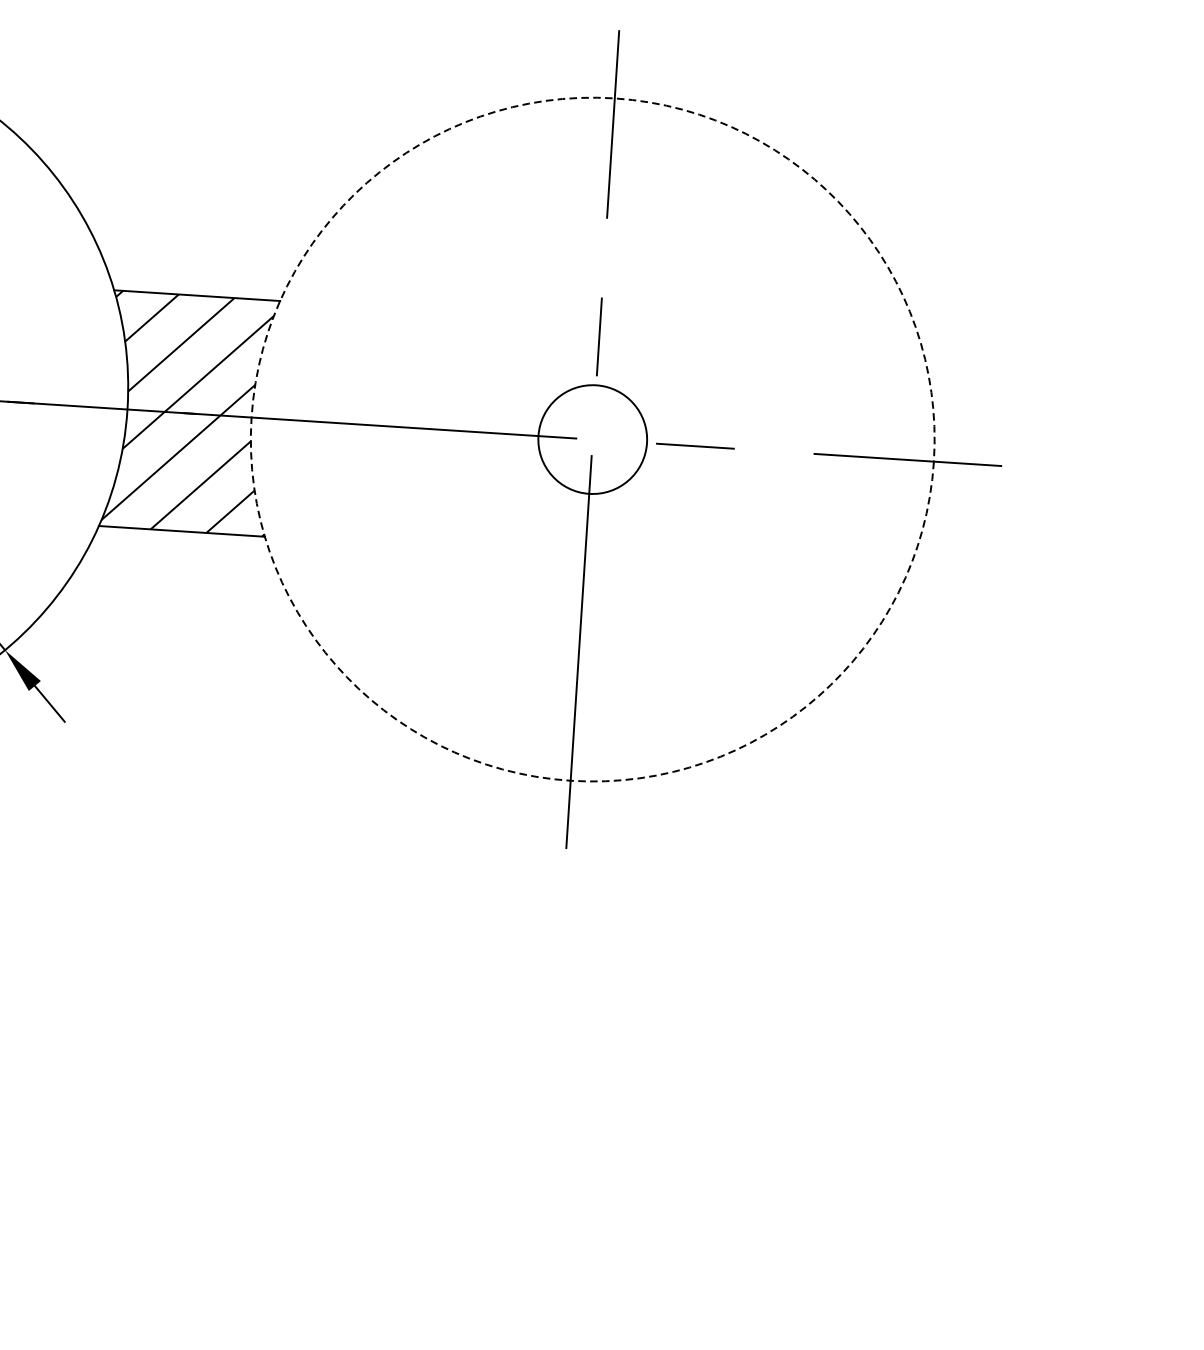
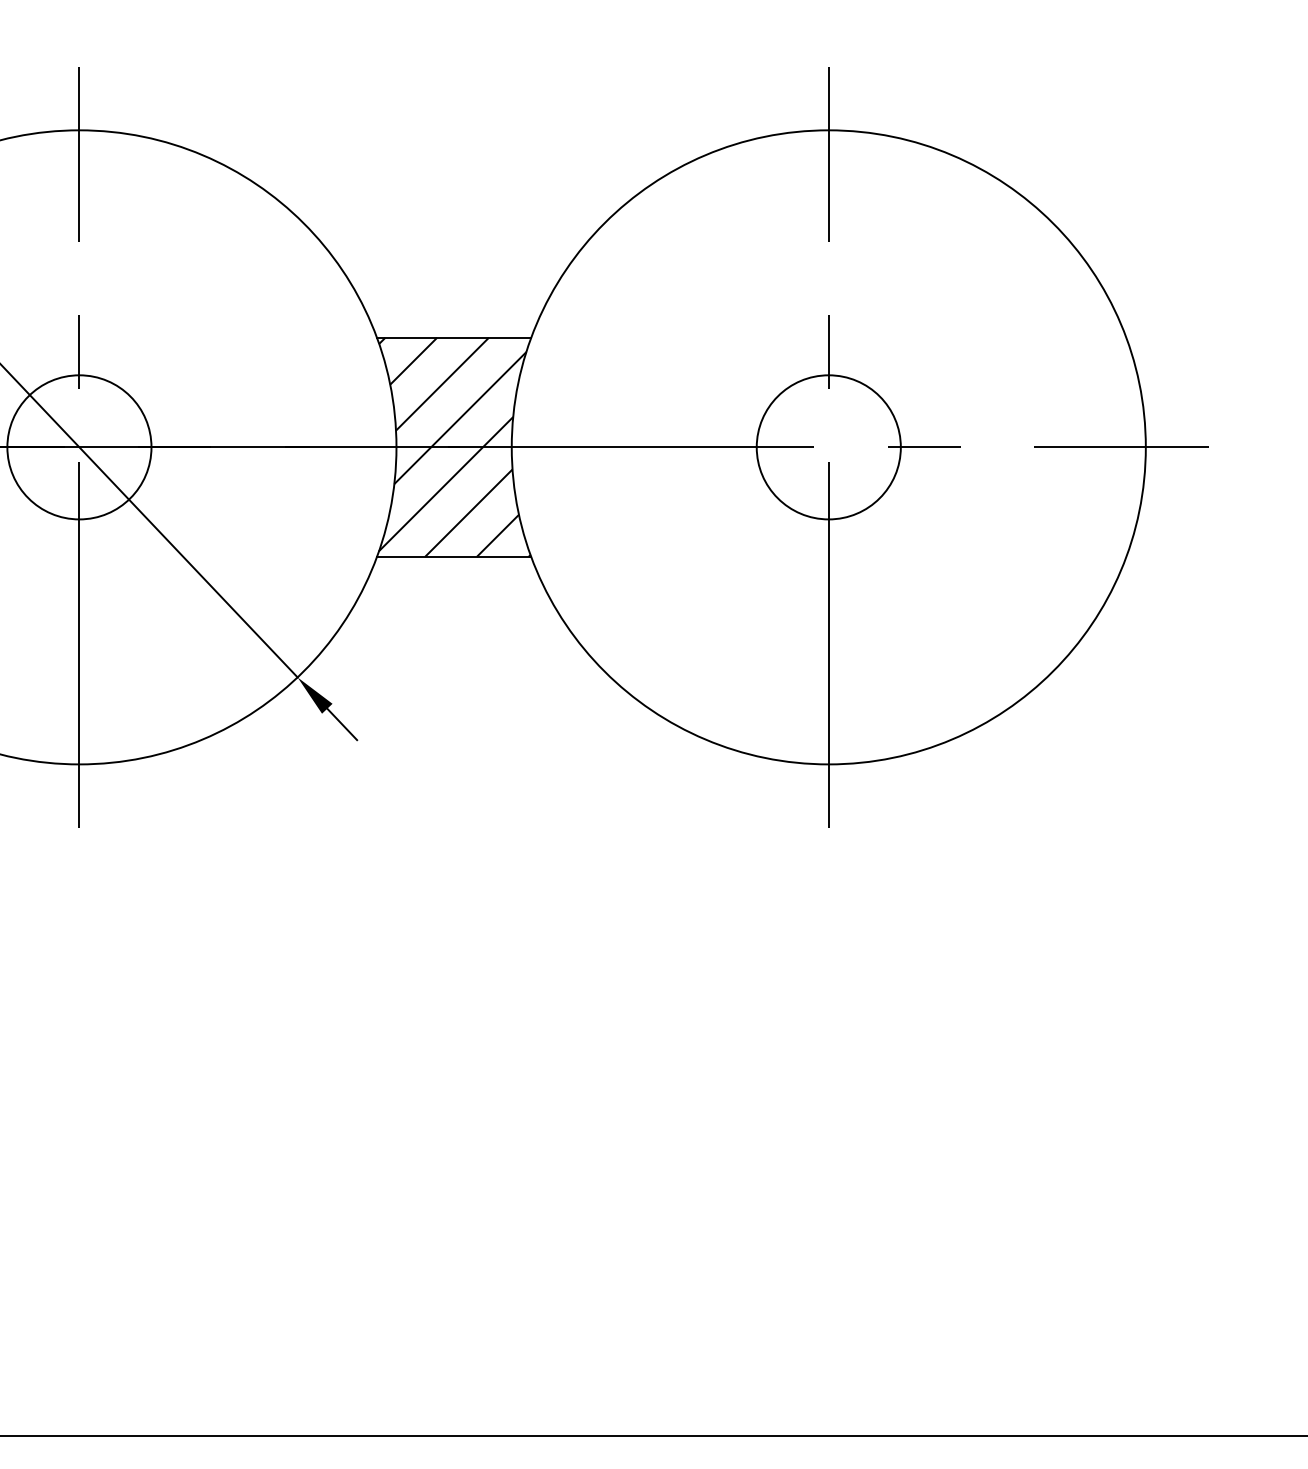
circle: (592, 439) -> (828, 447), dashed -> solid
circle: (592, 439) -> (828, 447), size x1.43

